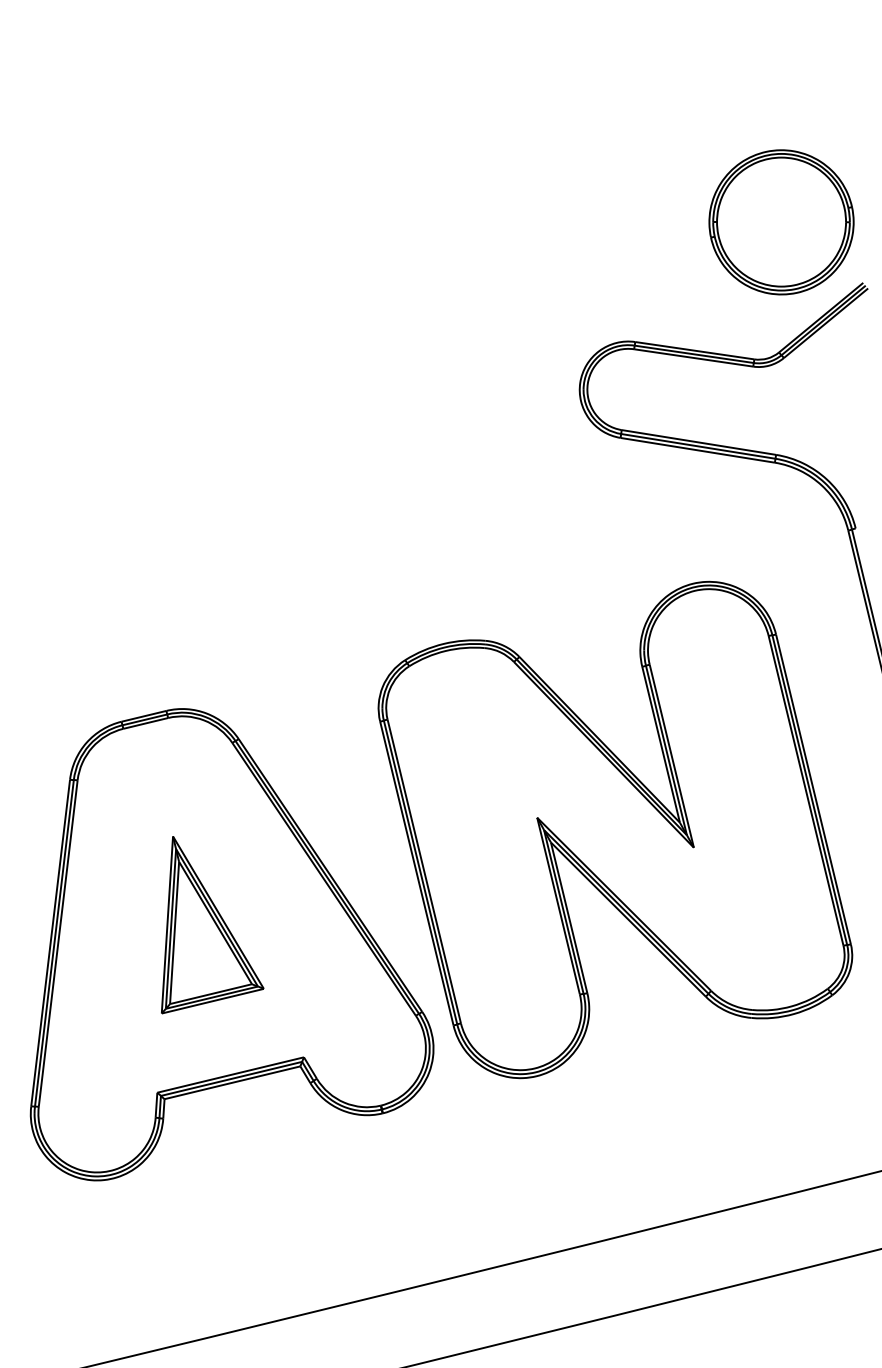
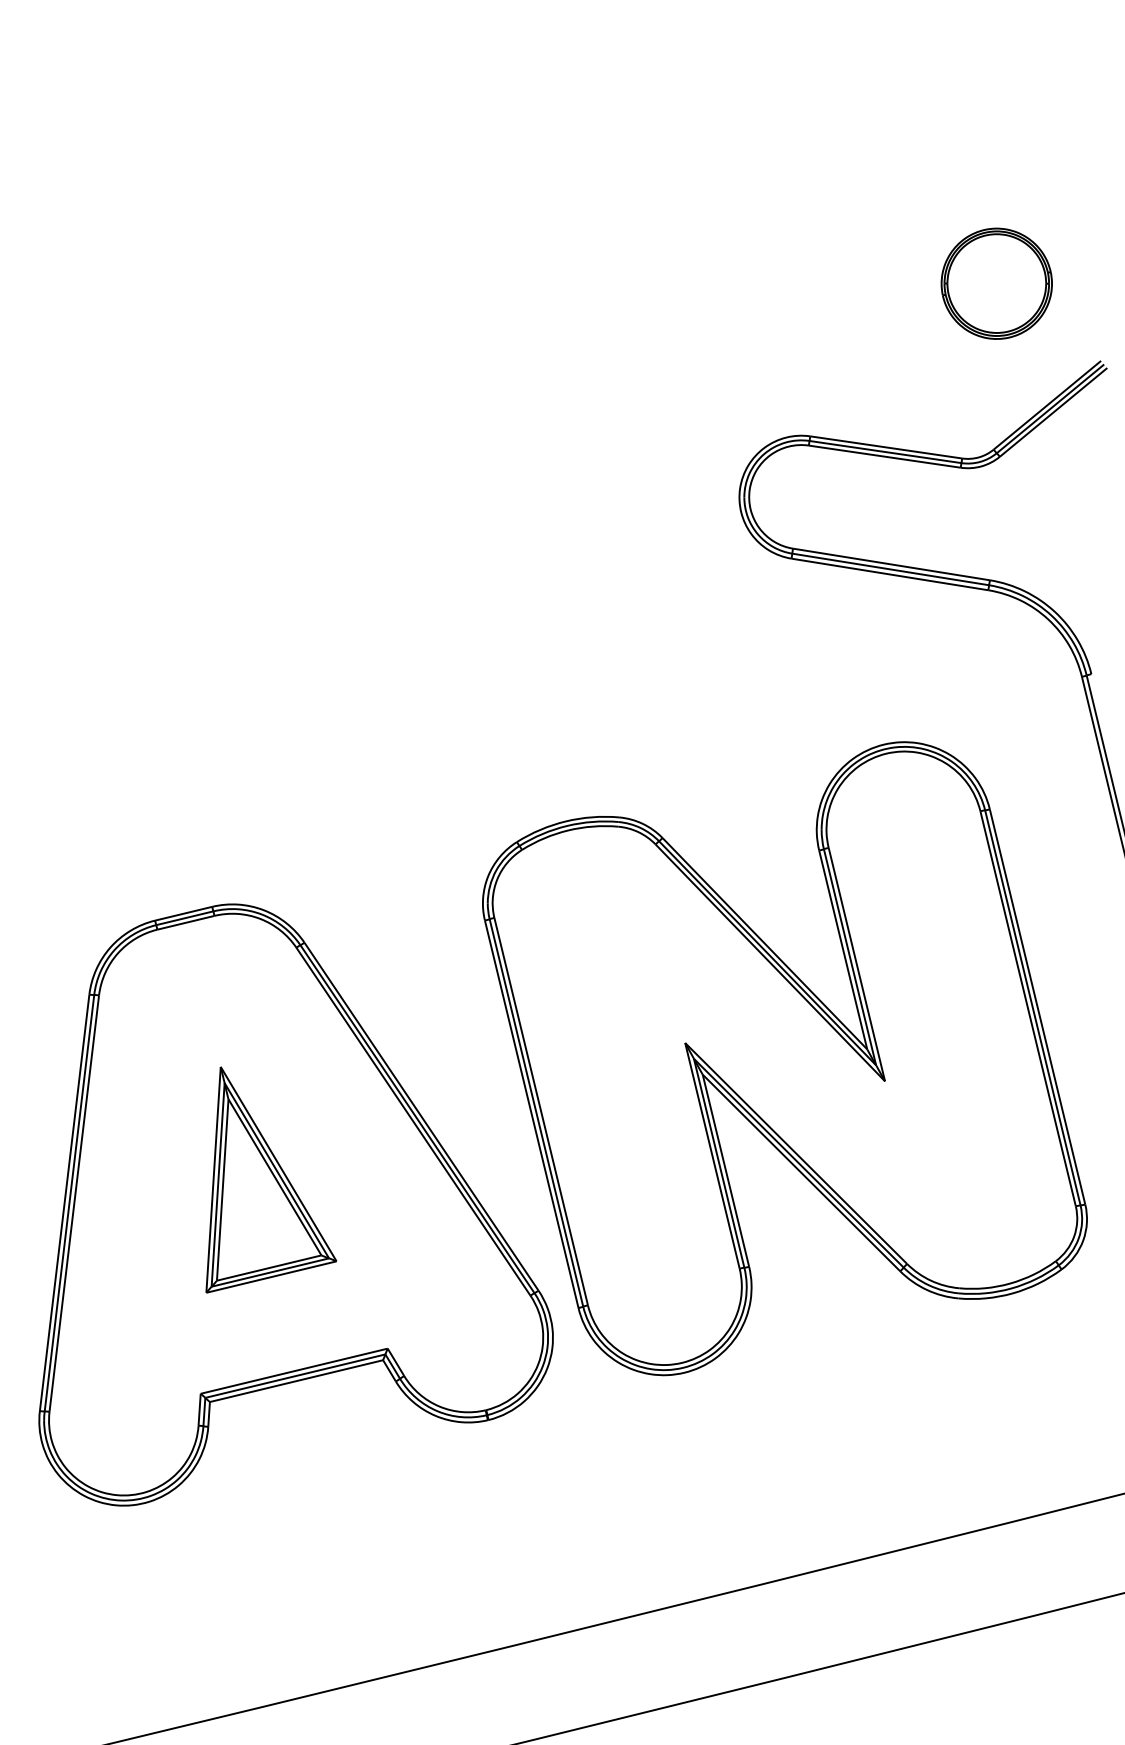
part: (781, 222) -> (996, 283), size x0.6

